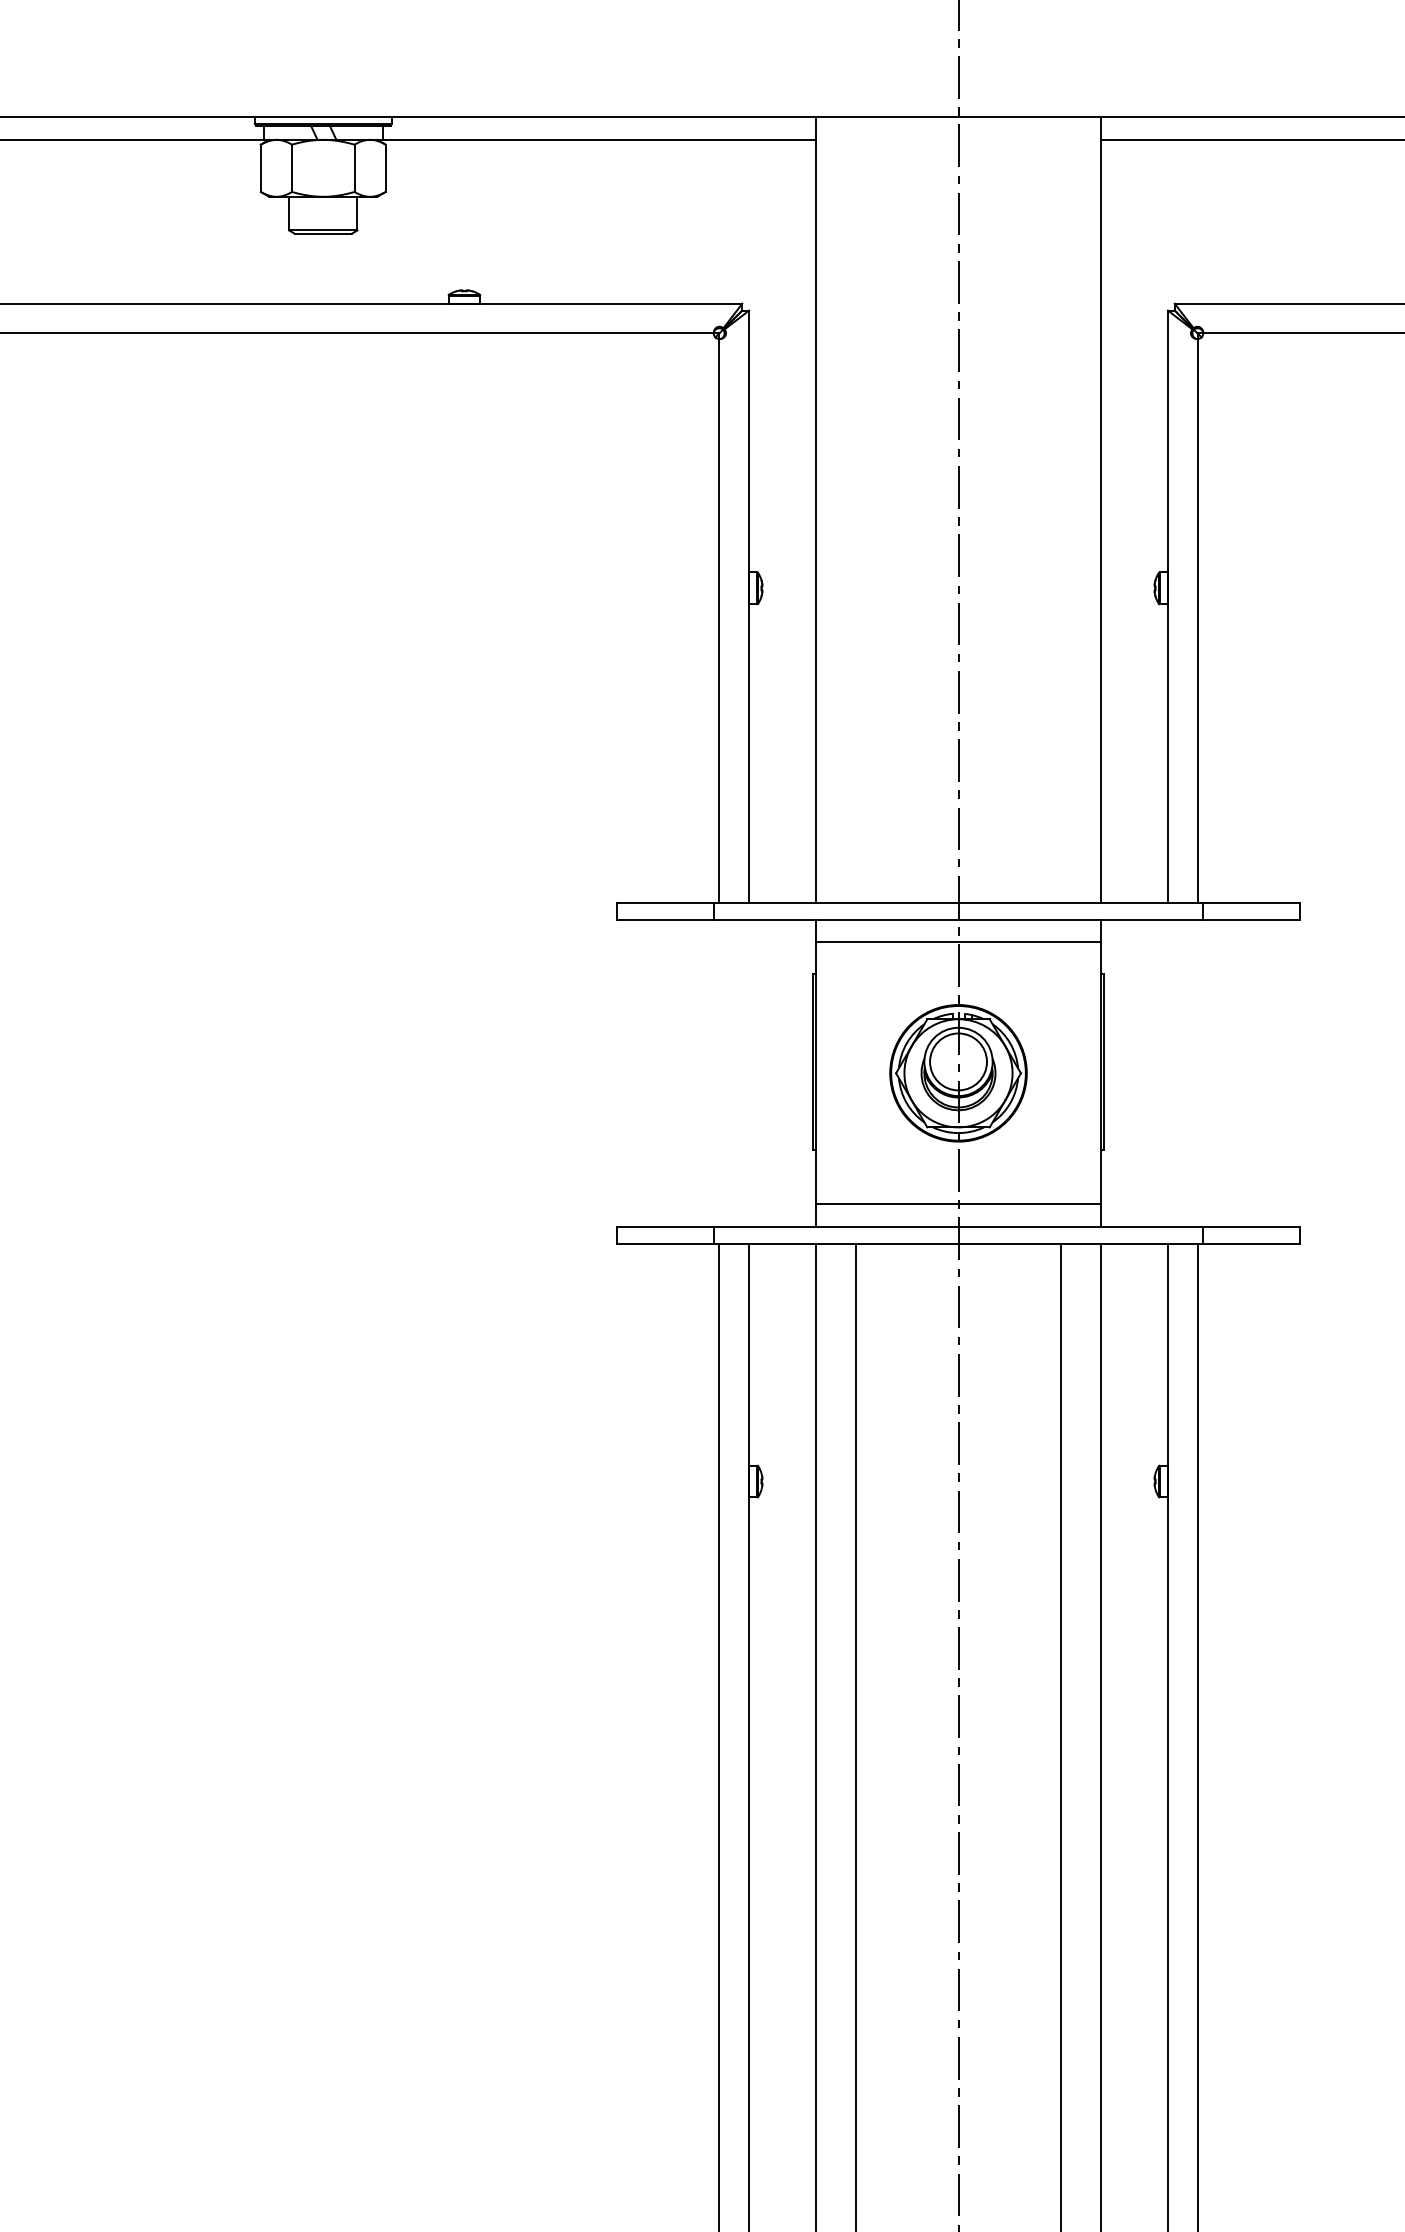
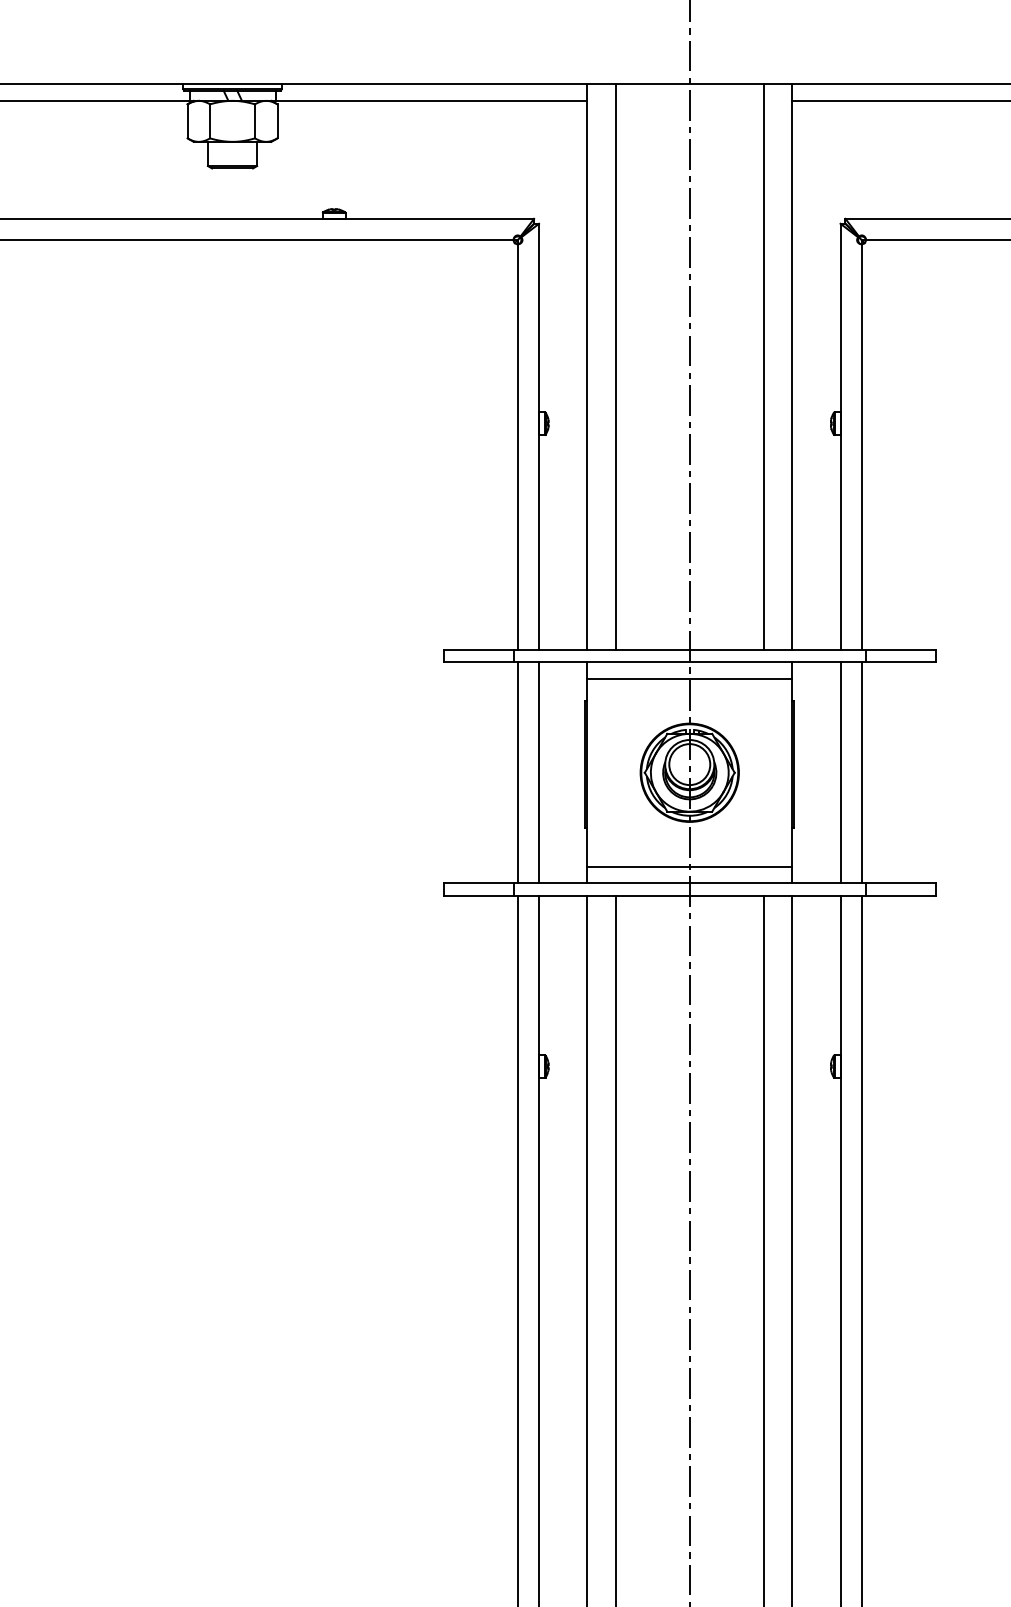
line: (856, 509) -> (616, 366), added
line: (1060, 509) -> (763, 366), added
line: (719, 1073) -> (517, 772), added
line: (749, 1073) -> (539, 772), added
line: (1167, 1073) -> (840, 772), added
line: (1197, 1073) -> (861, 772), added

